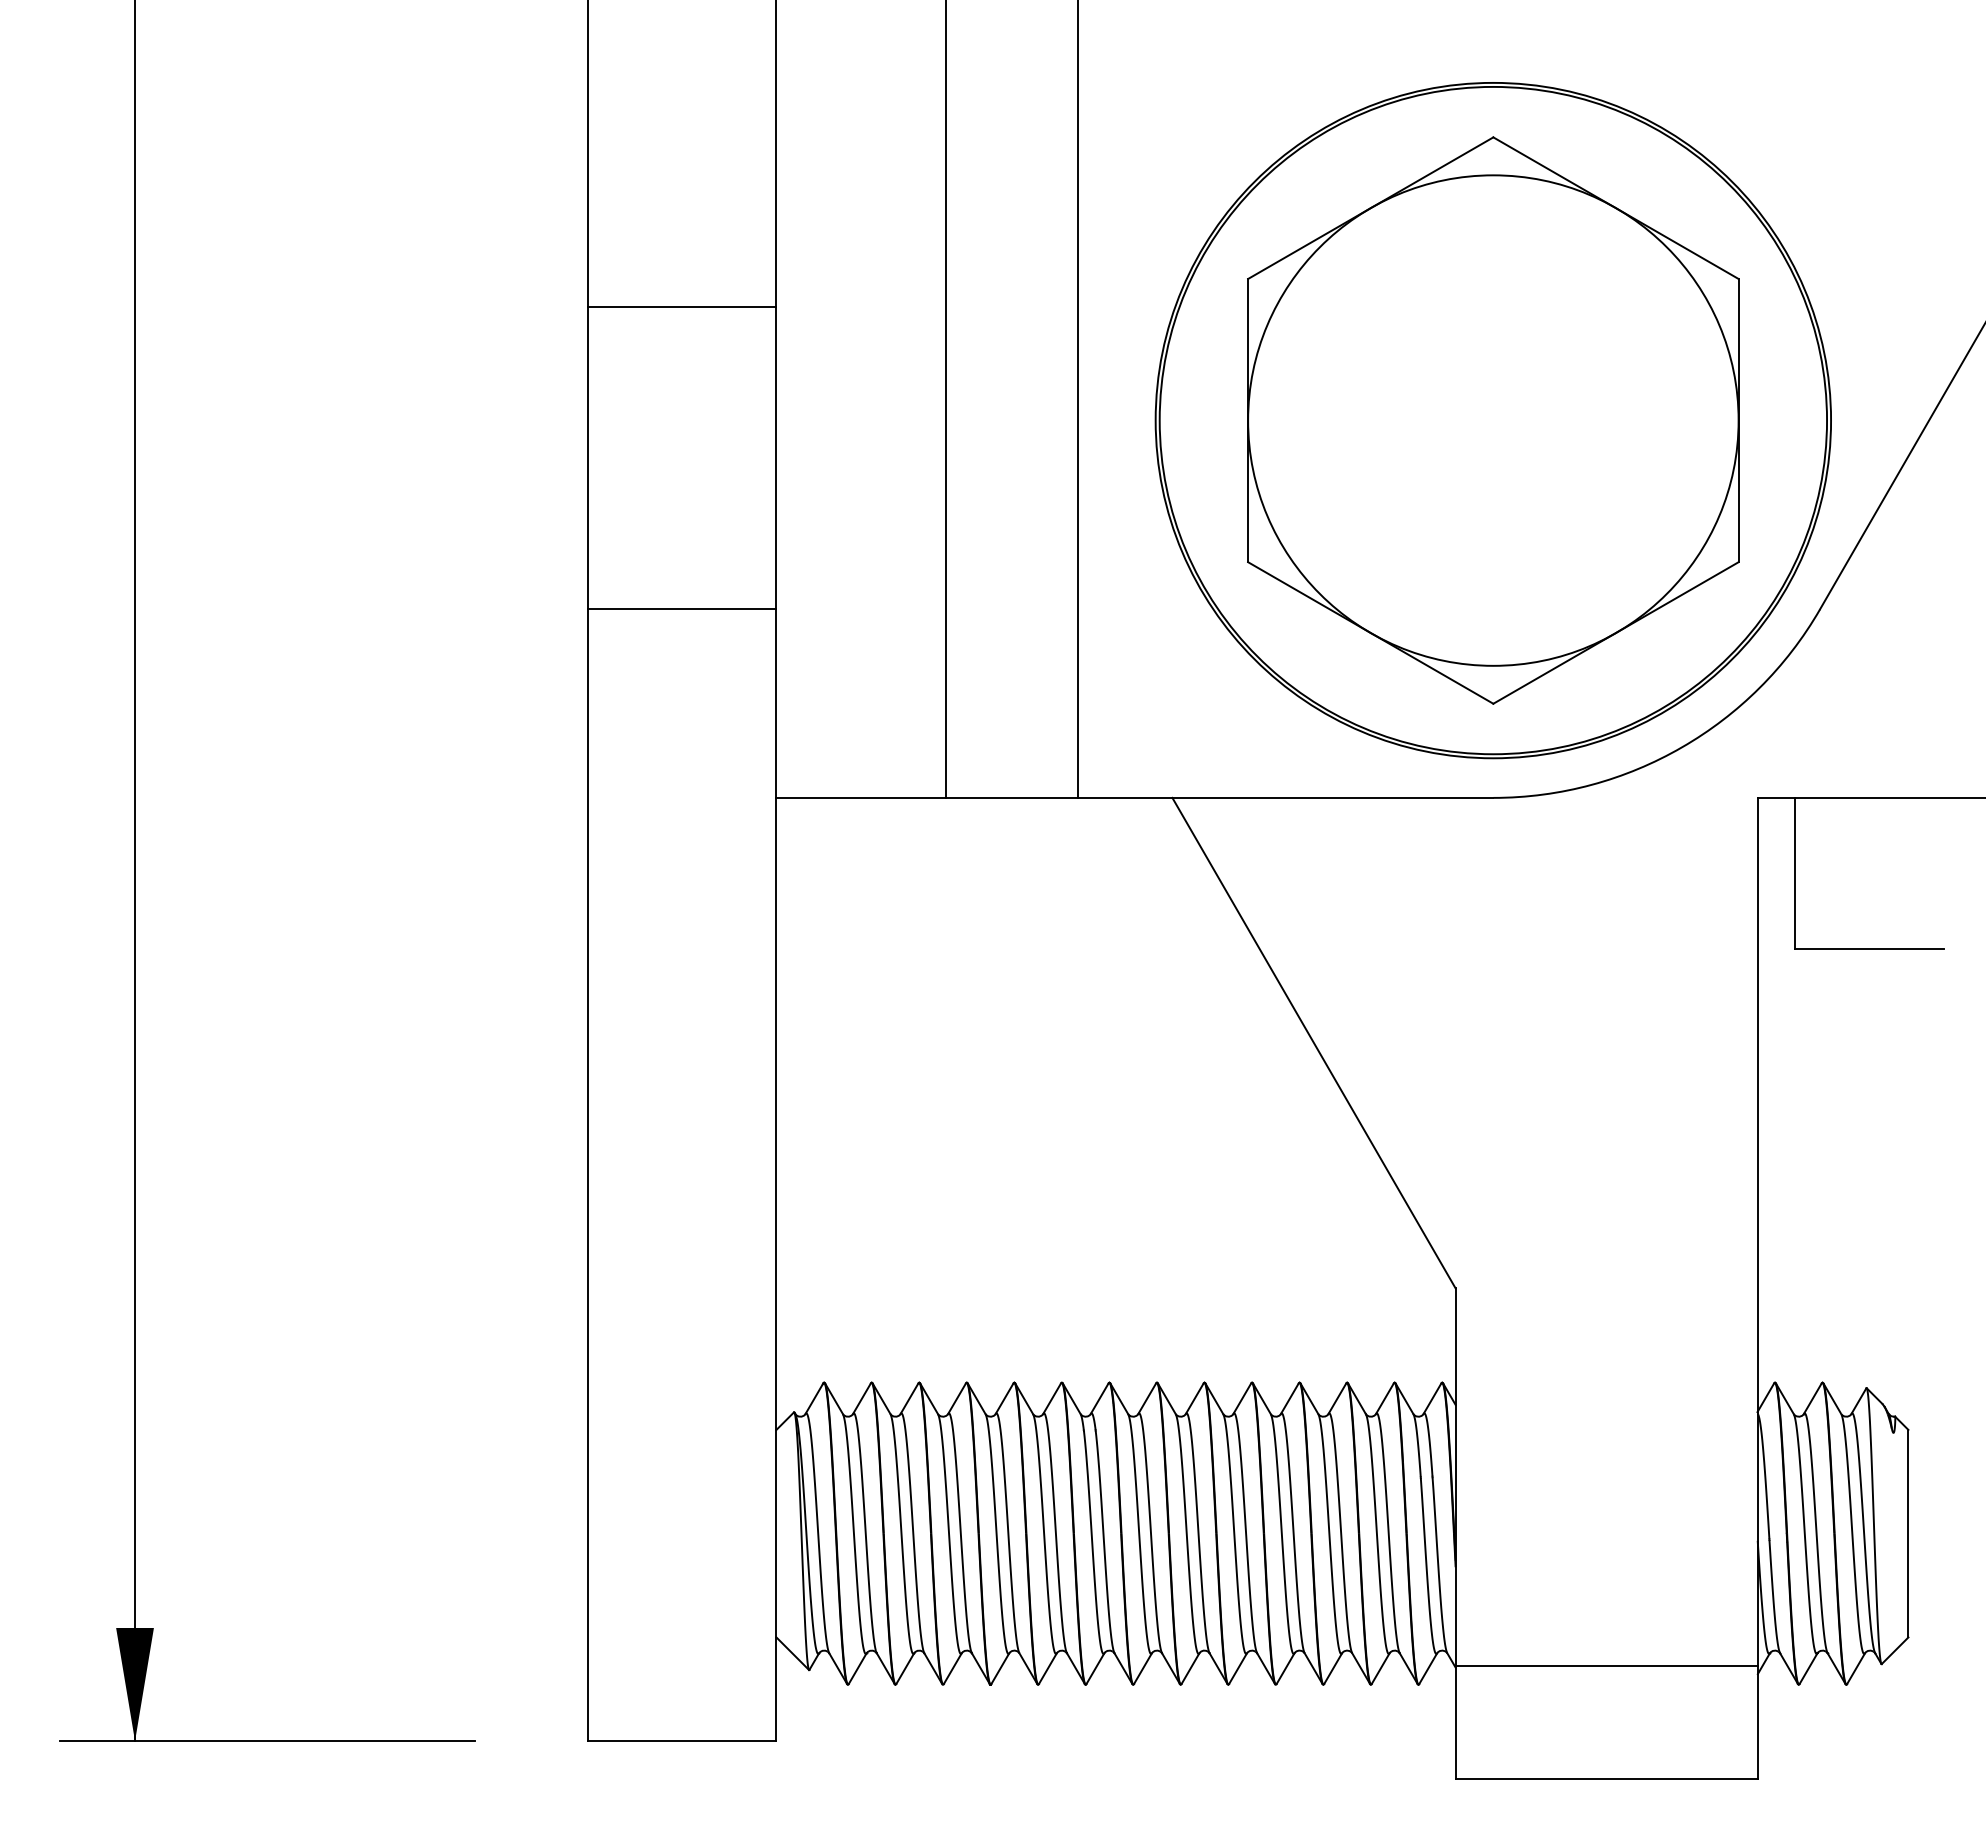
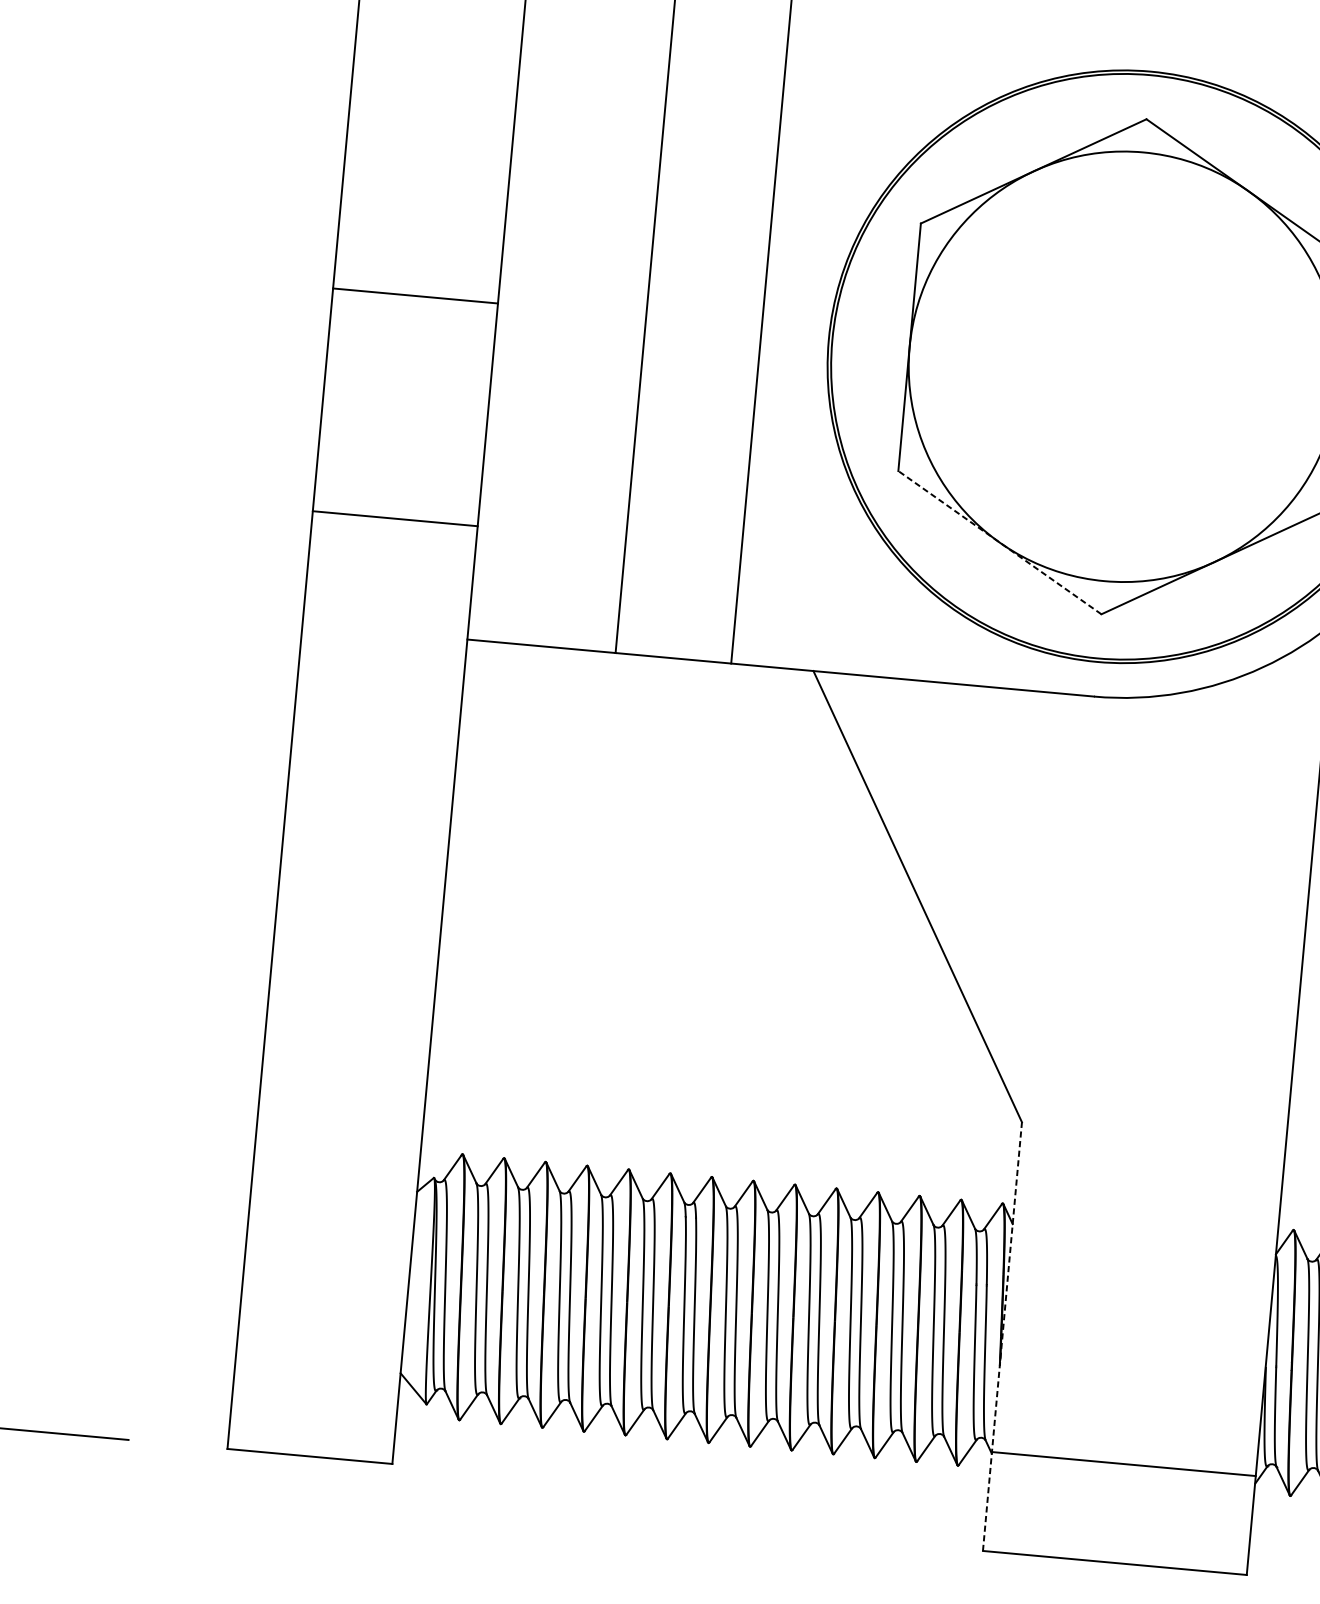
line: (681, 307) -> (414, 296), moved
line: (681, 609) -> (394, 518), moved
line: (1370, 632) -> (999, 542), solid -> dashed
line: (1455, 1533) -> (1002, 1336), solid -> dashed

